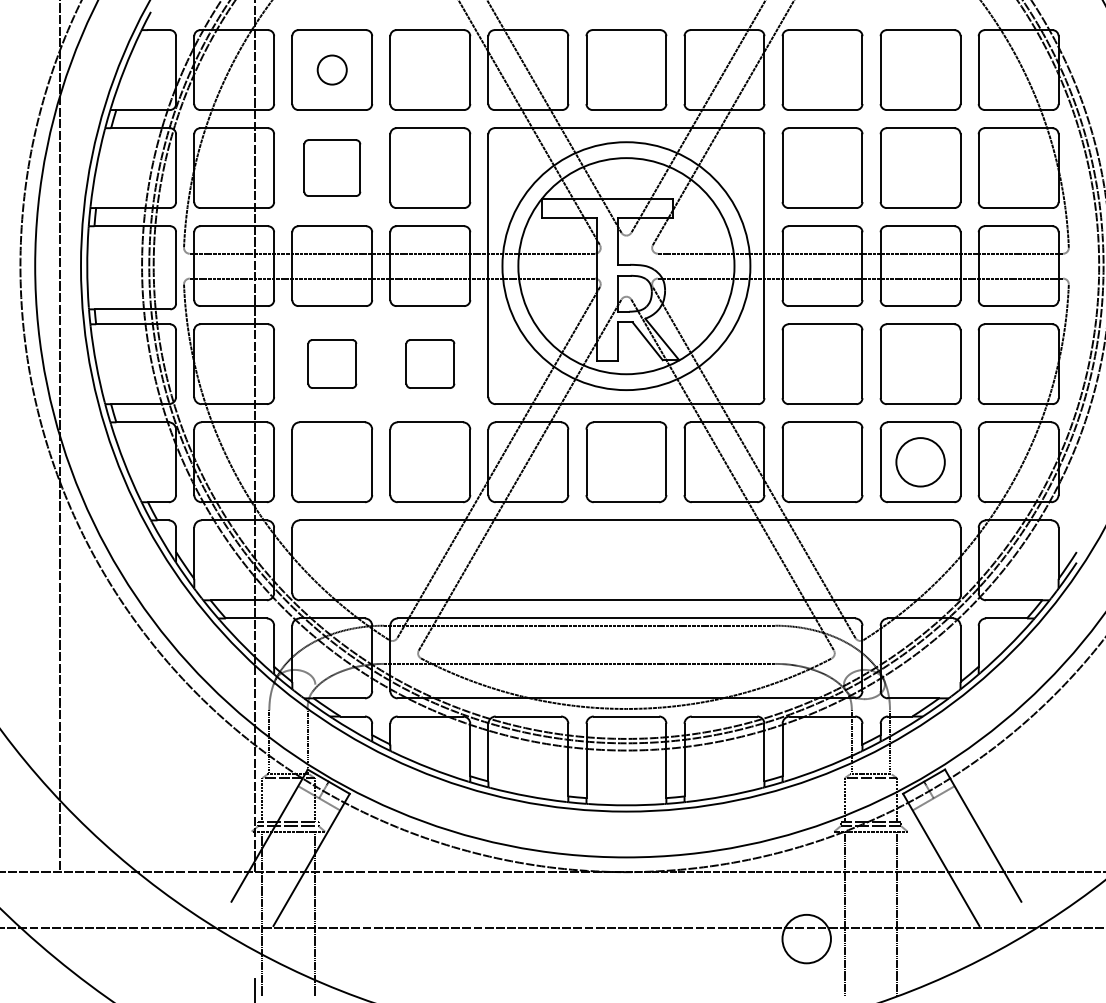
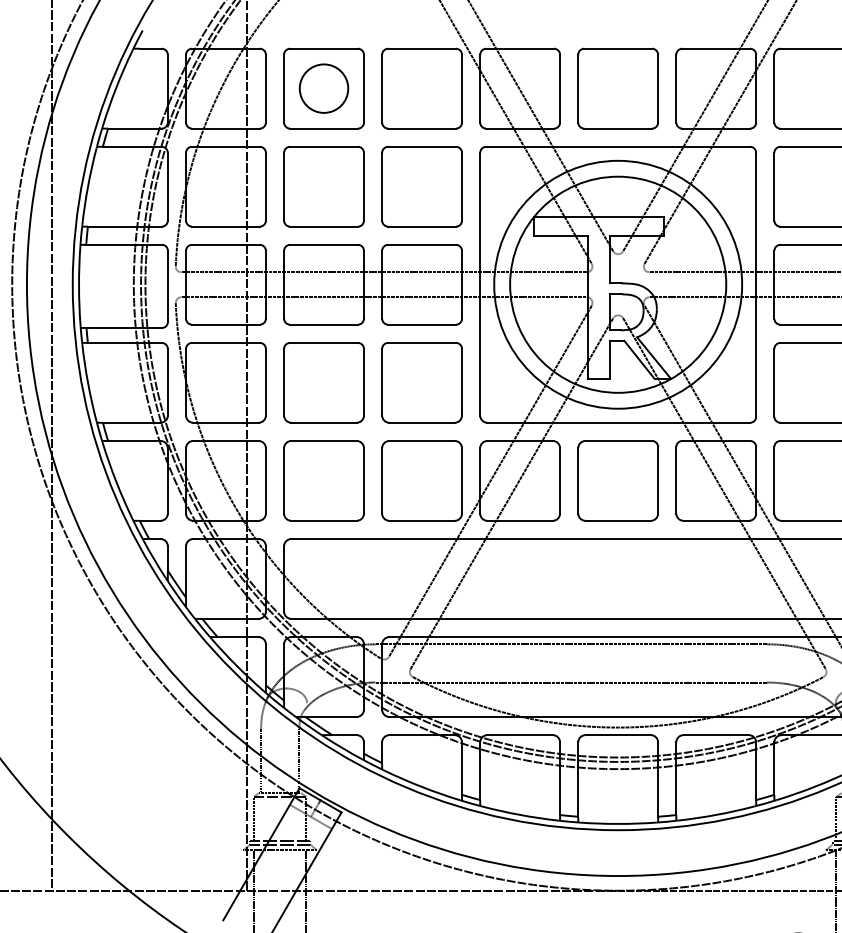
circle: (332, 69) -> (324, 88), size x1.67
part: (332, 167) -> (324, 186), size x1.43
part: (332, 363) -> (324, 382), size x1.67
part: (430, 363) -> (422, 382), size x1.67

